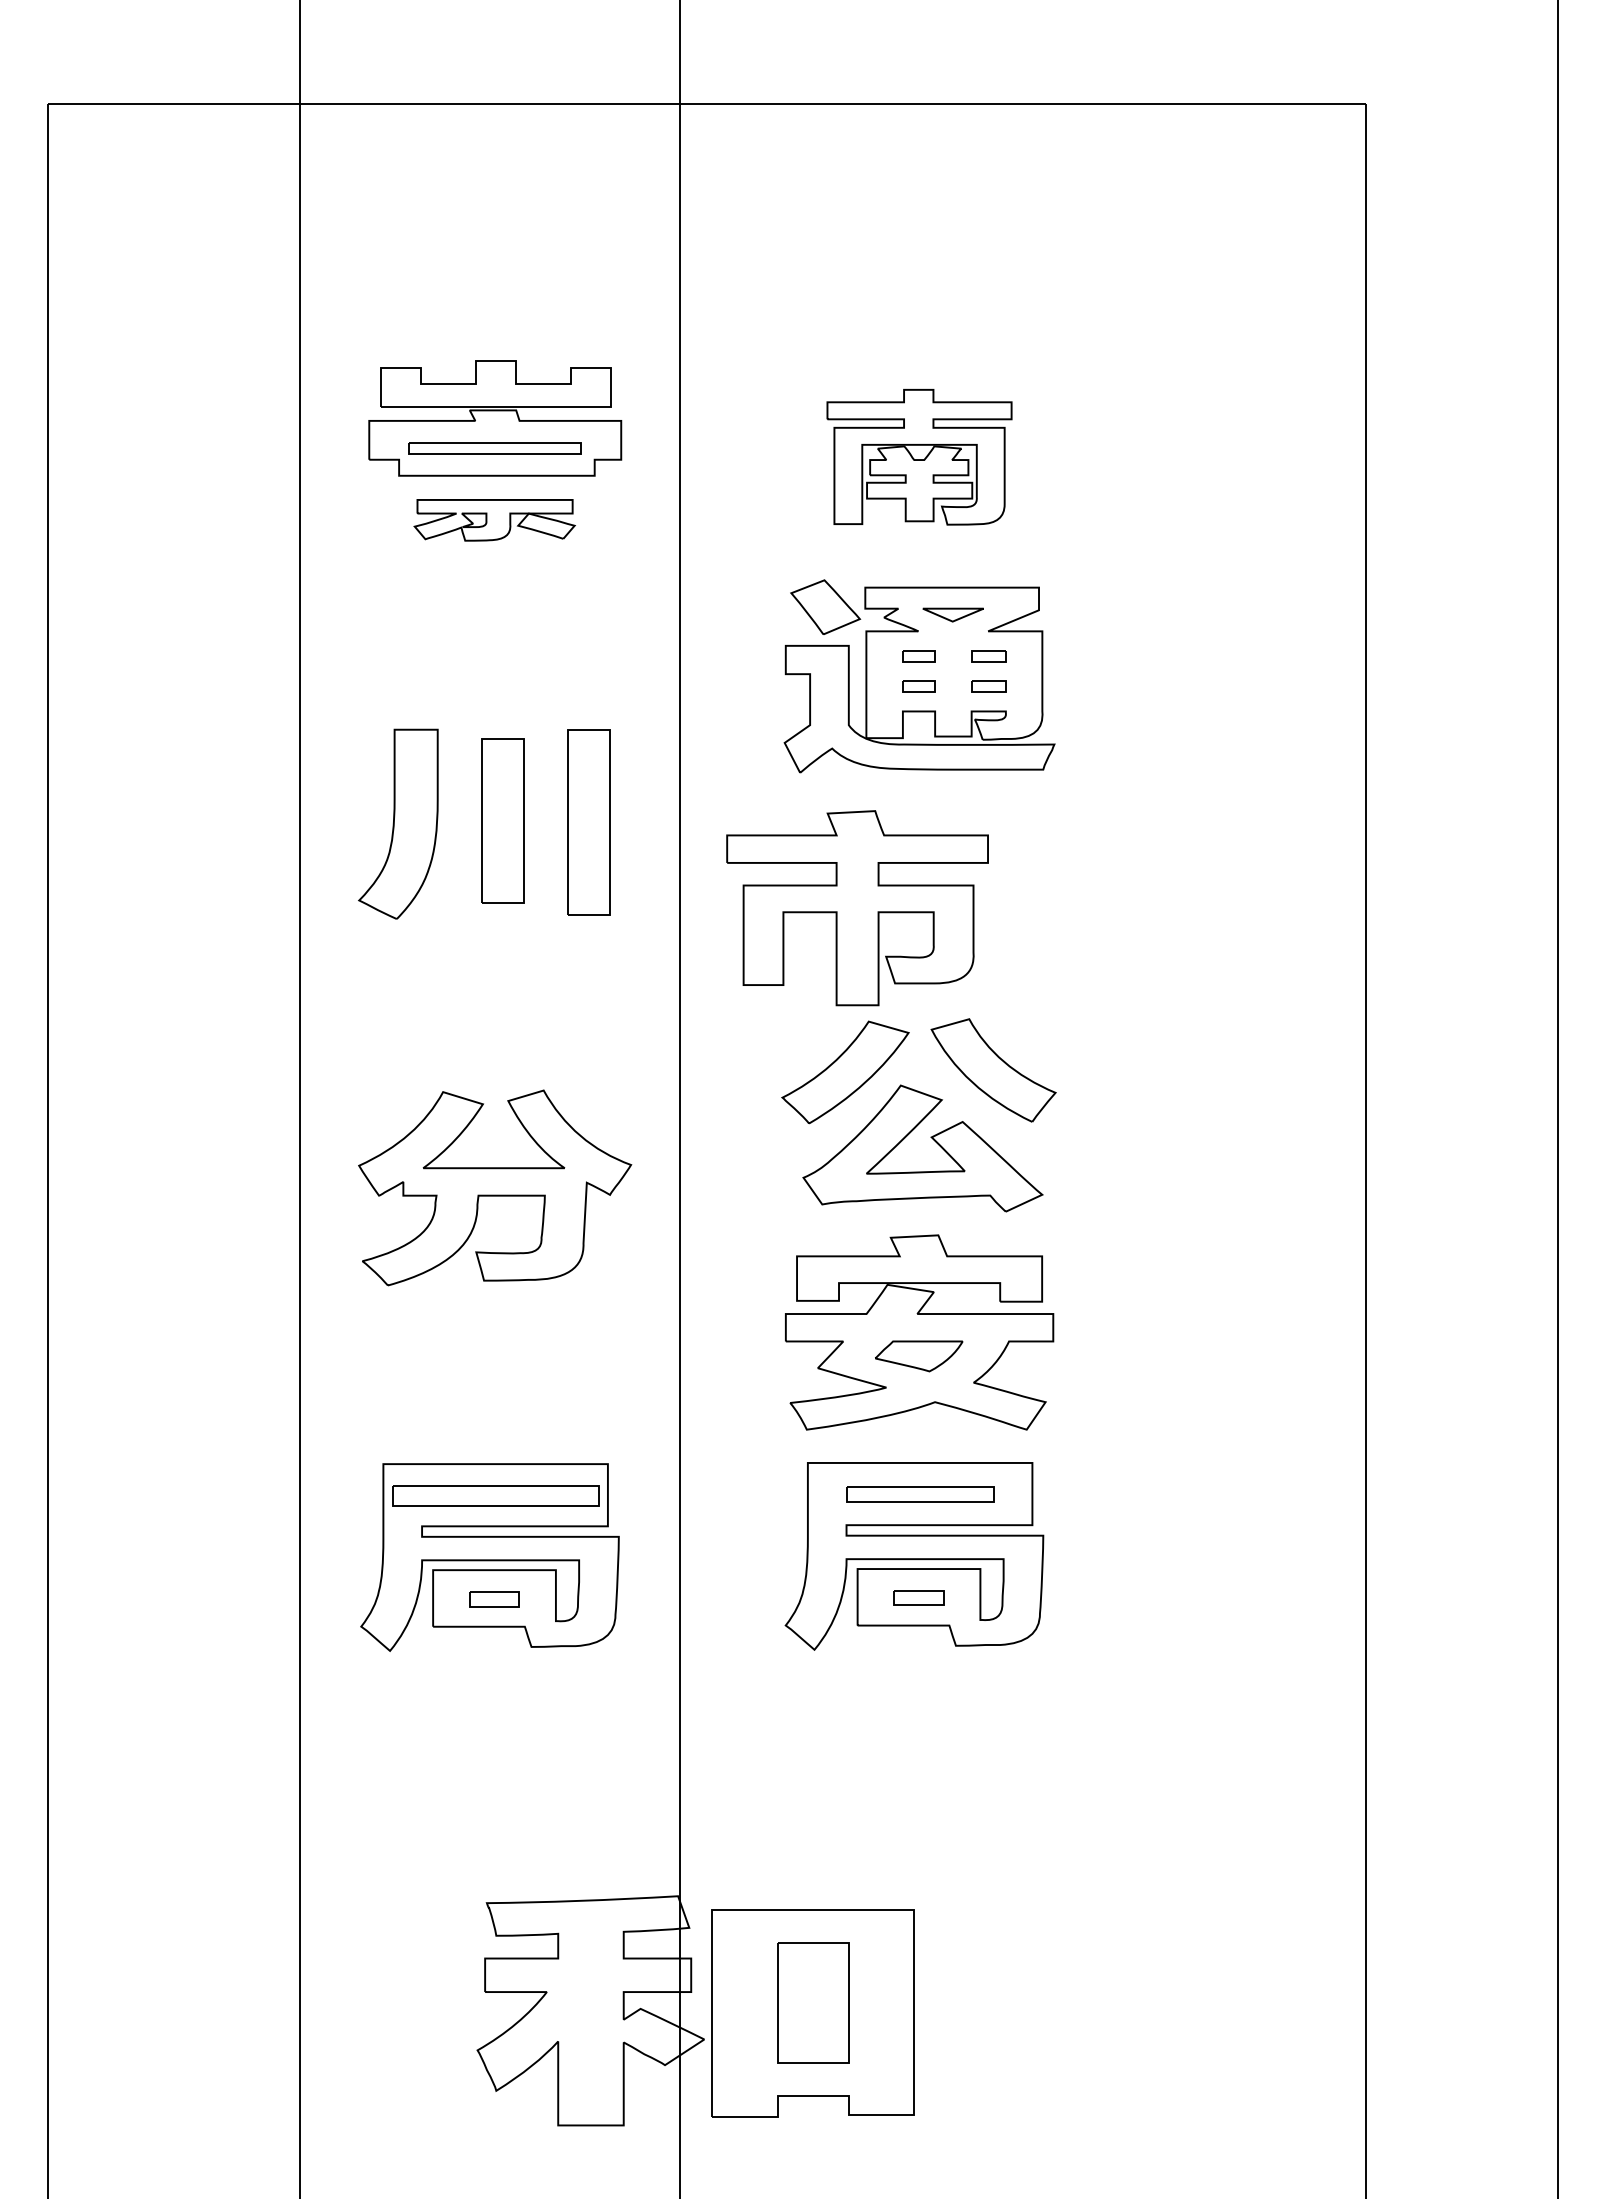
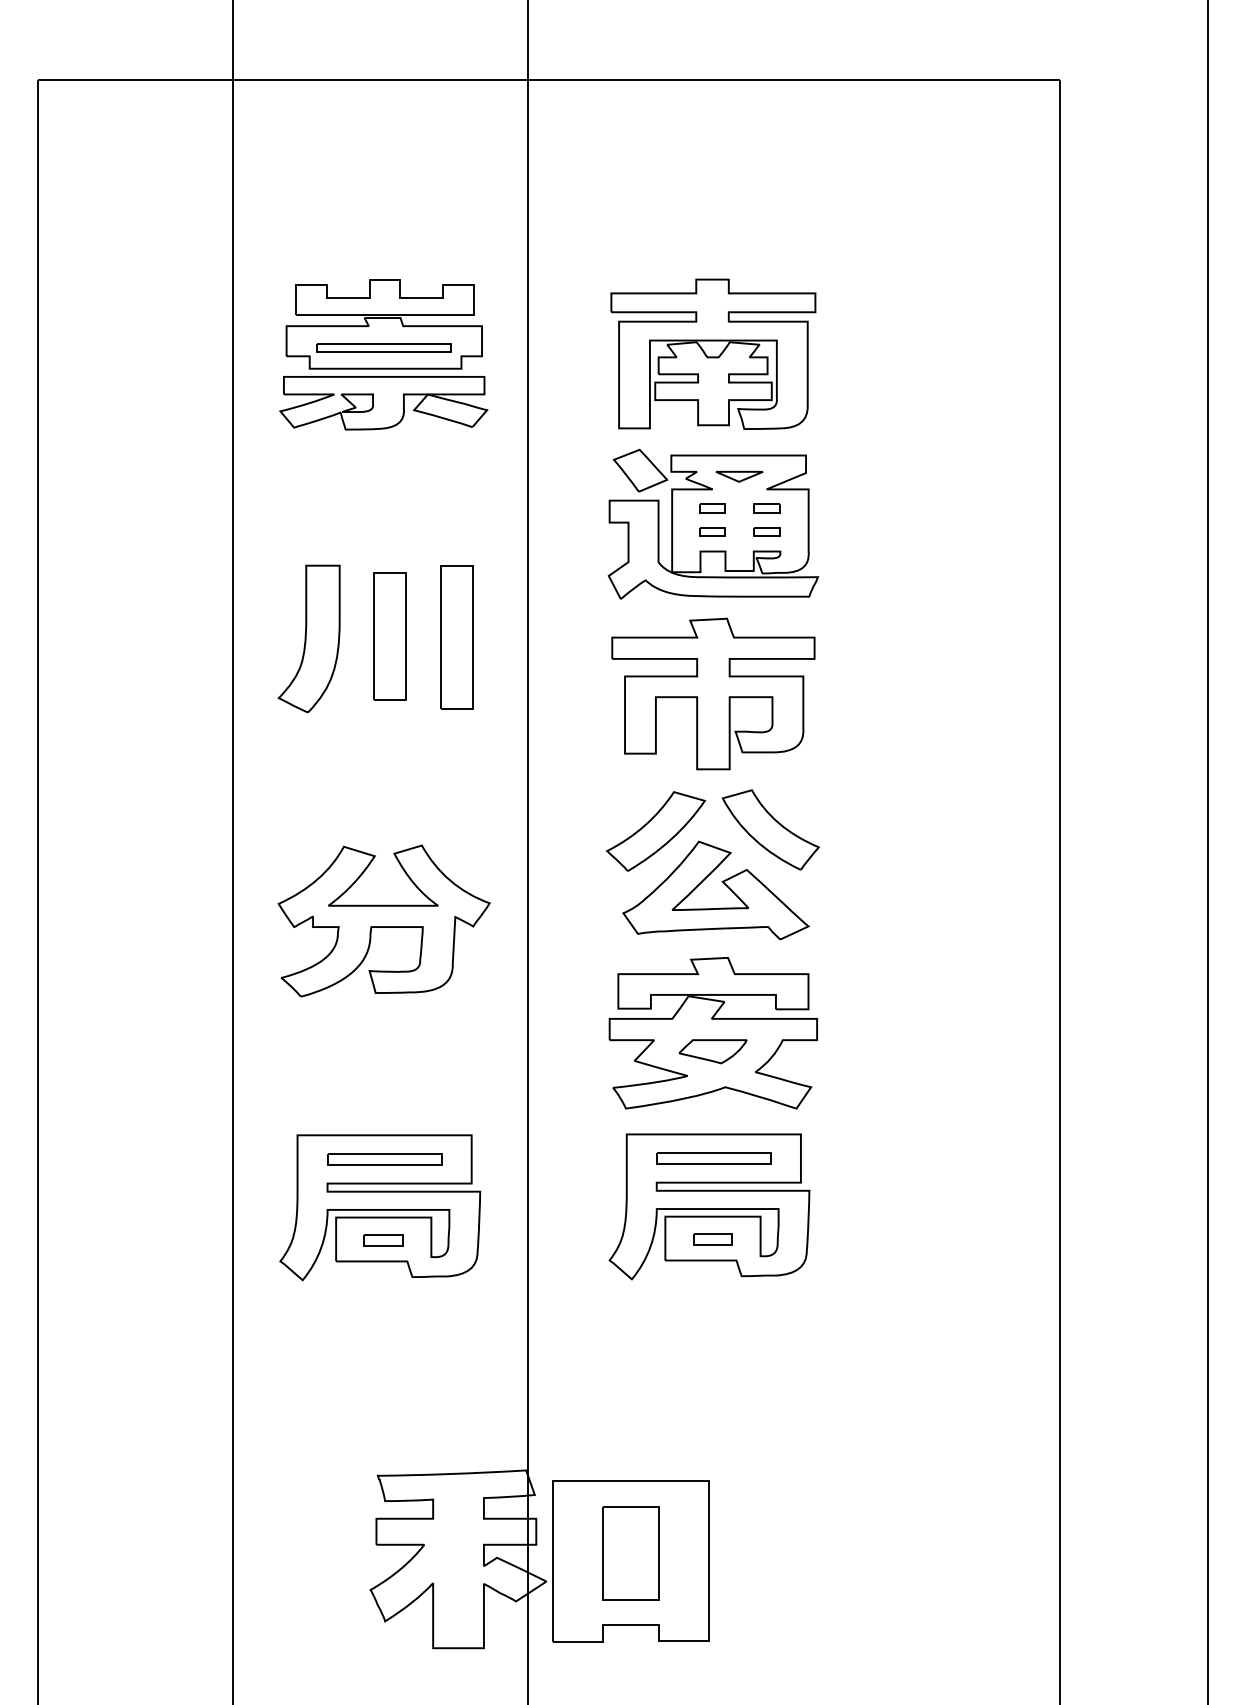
part: (919, 457) -> (713, 354), size x1.43
part: (494, 520) -> (383, 403), size x1.67
part: (857, 908) -> (713, 694), moved
part: (495, 1495) -> (384, 1159), size x0.71

